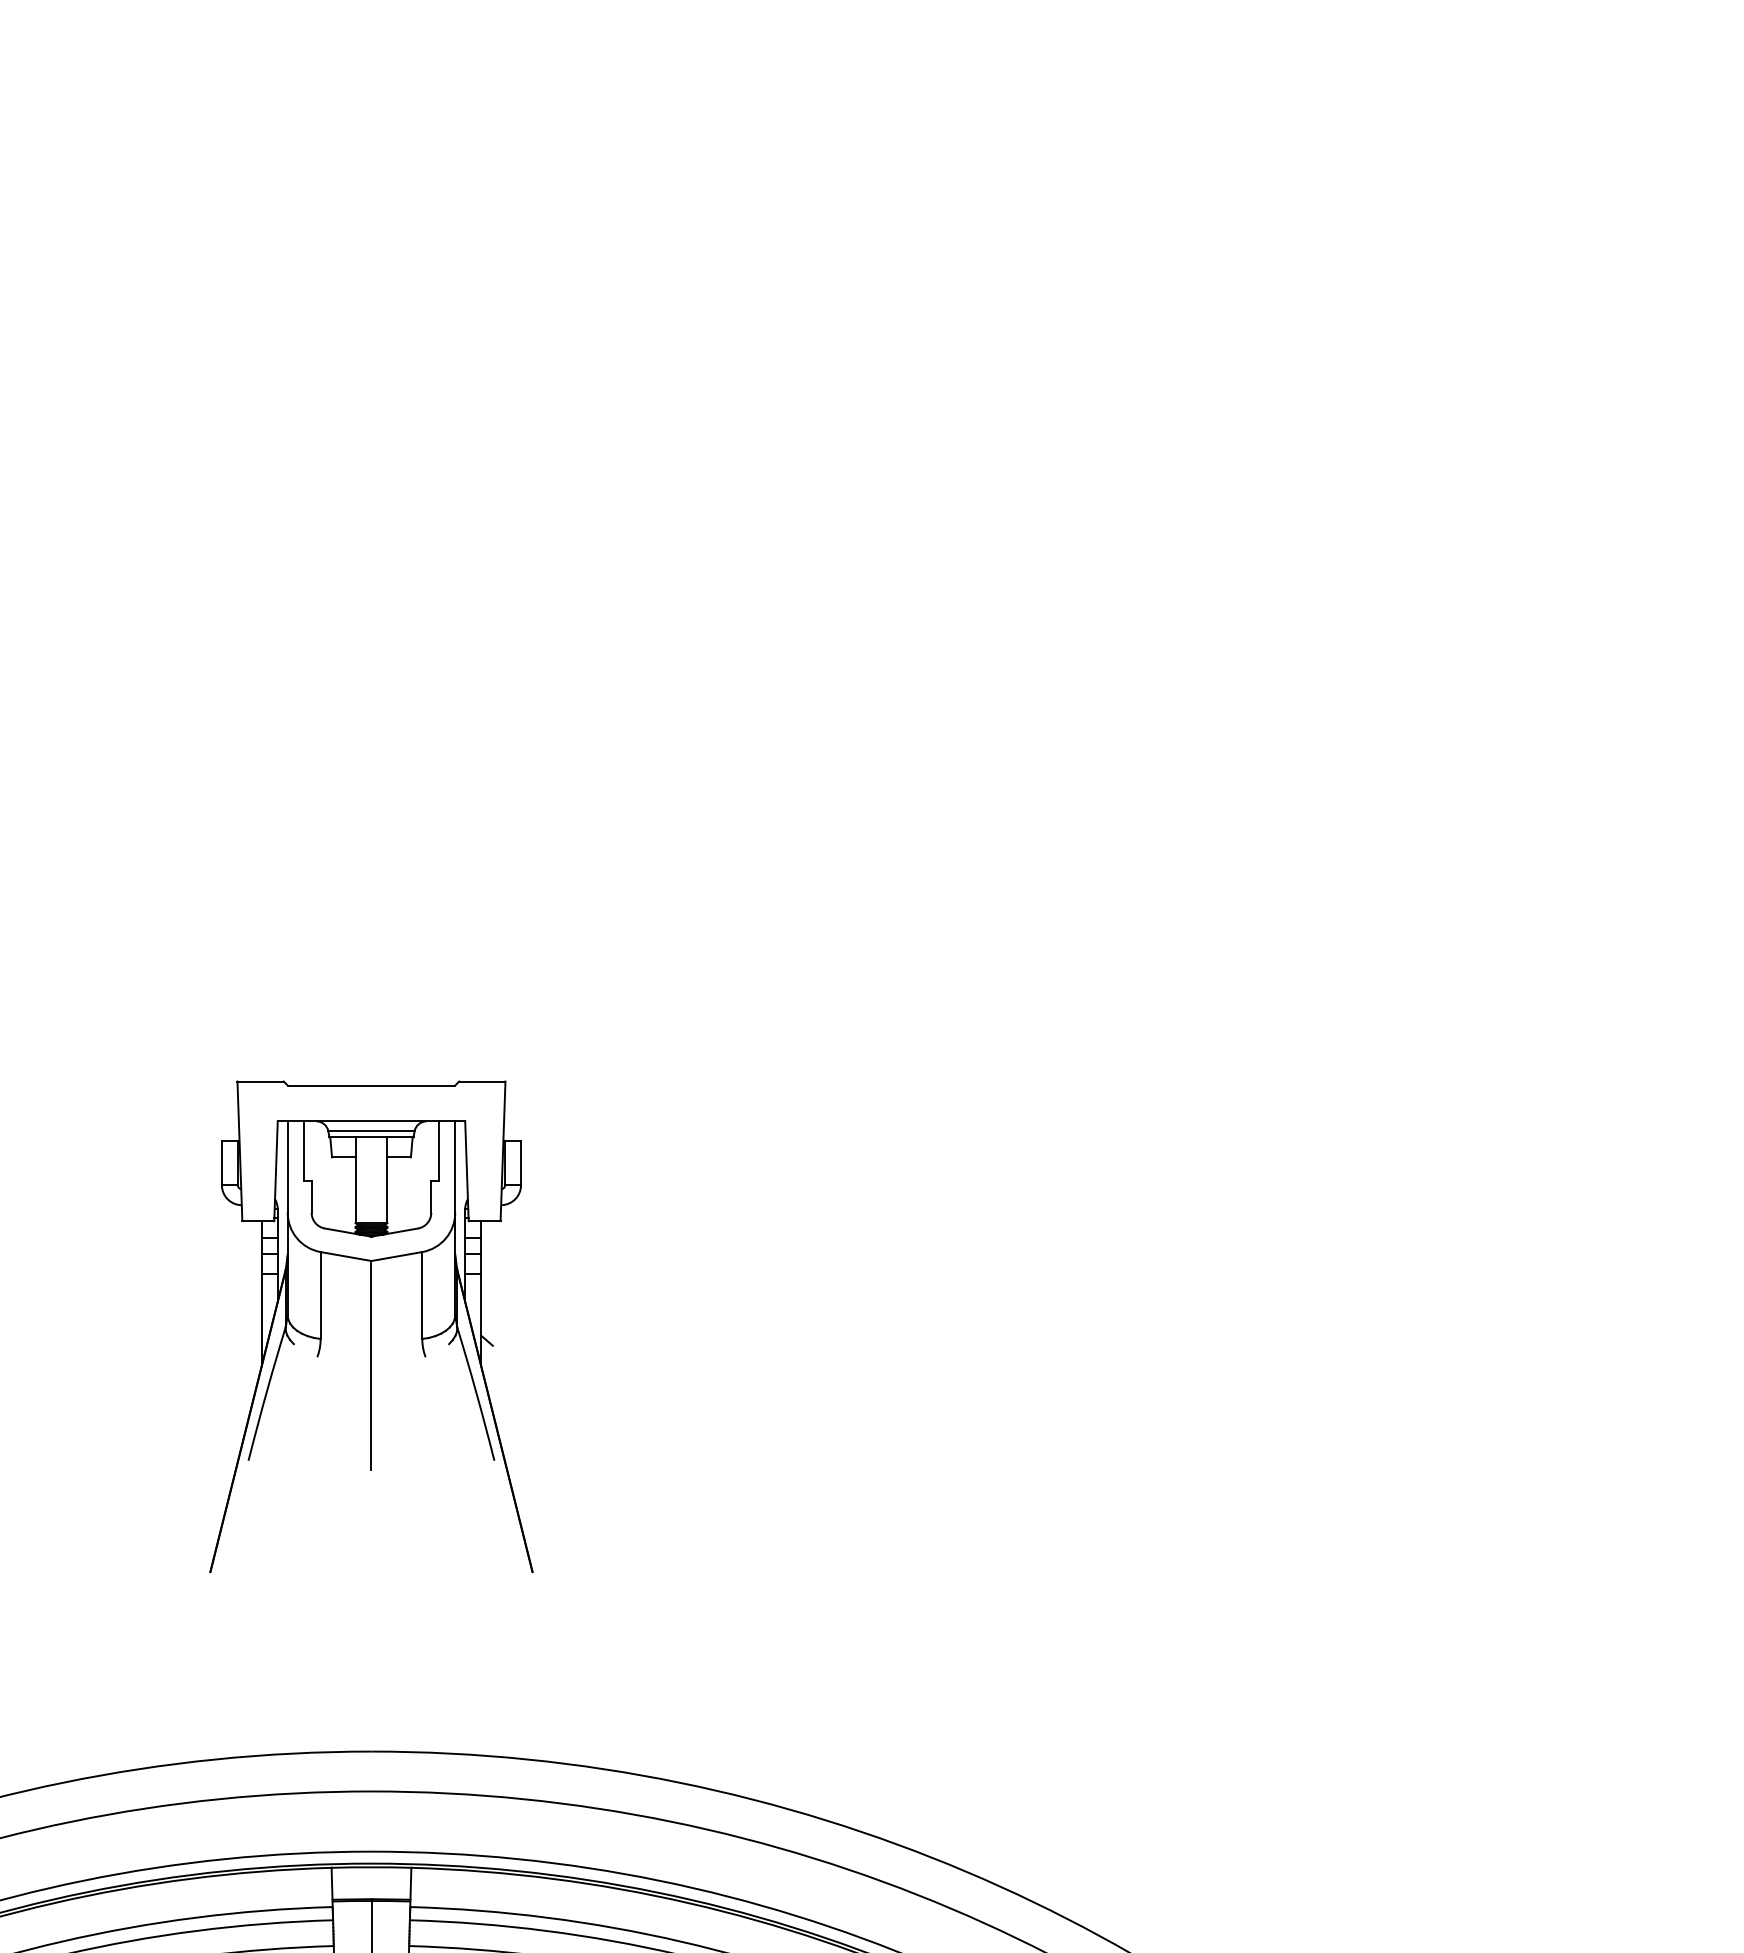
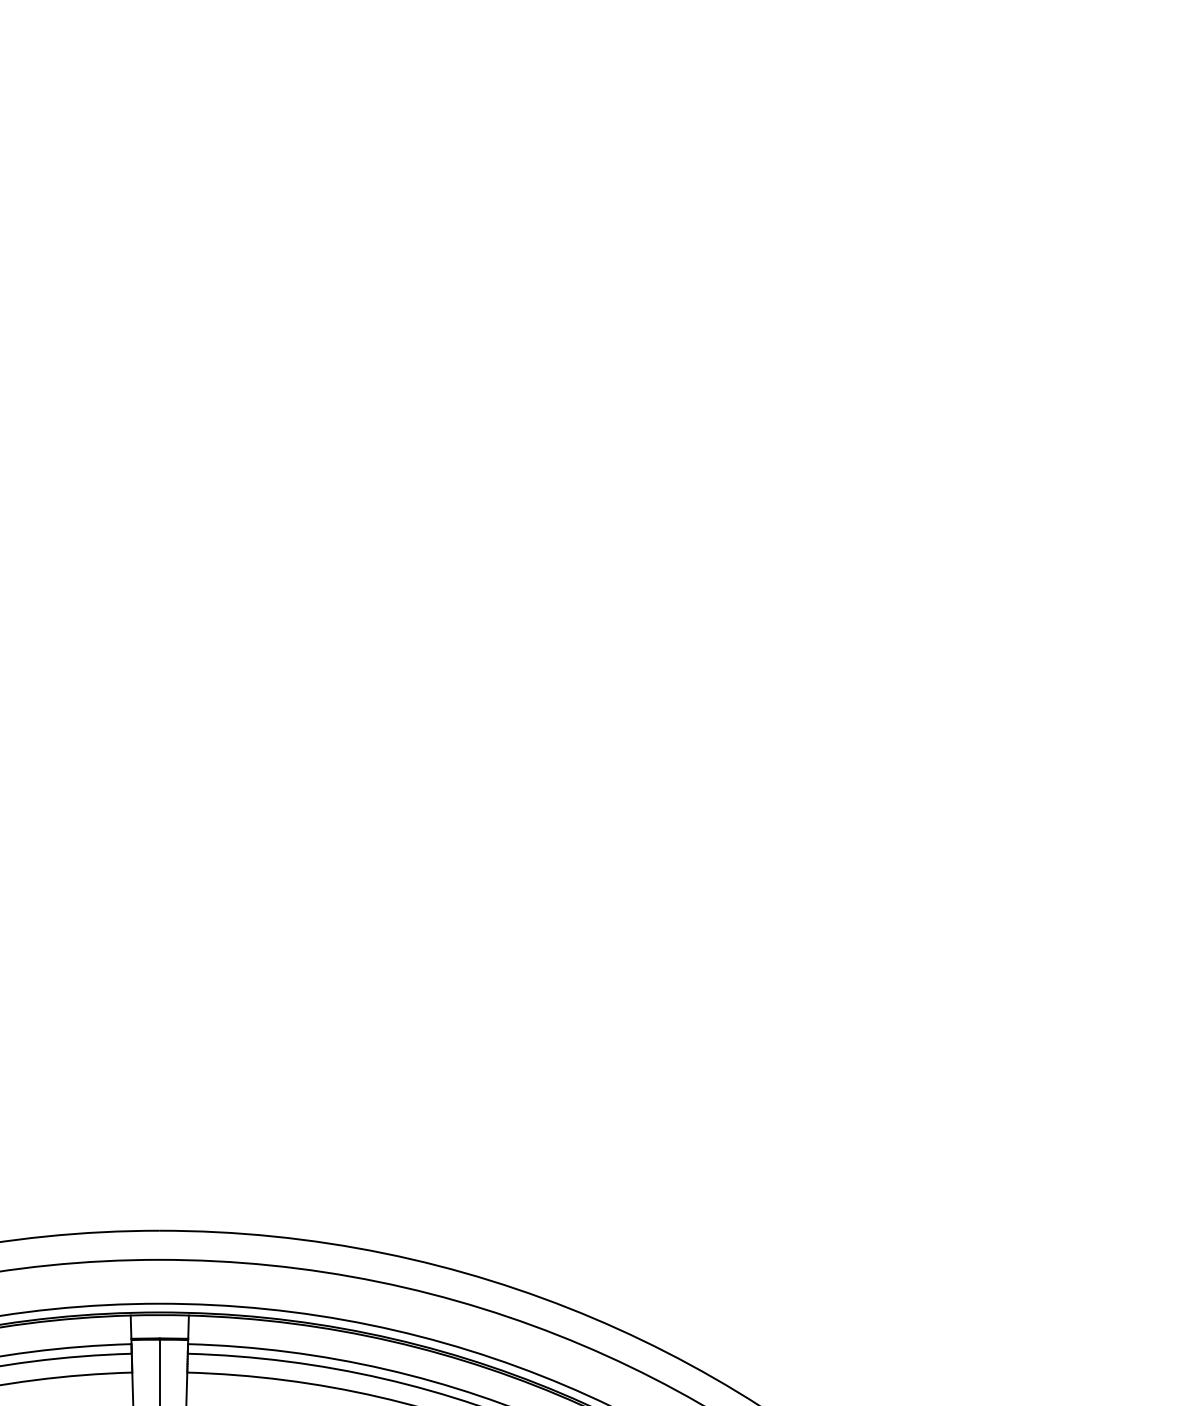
part: (371, 1326) -> (159, 920), removed

